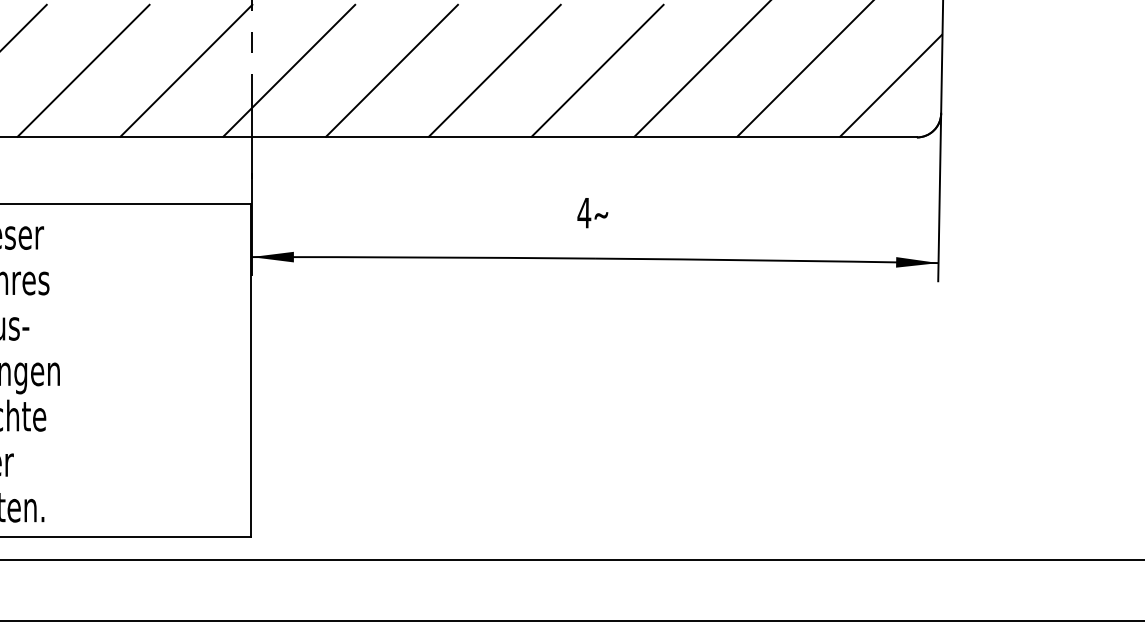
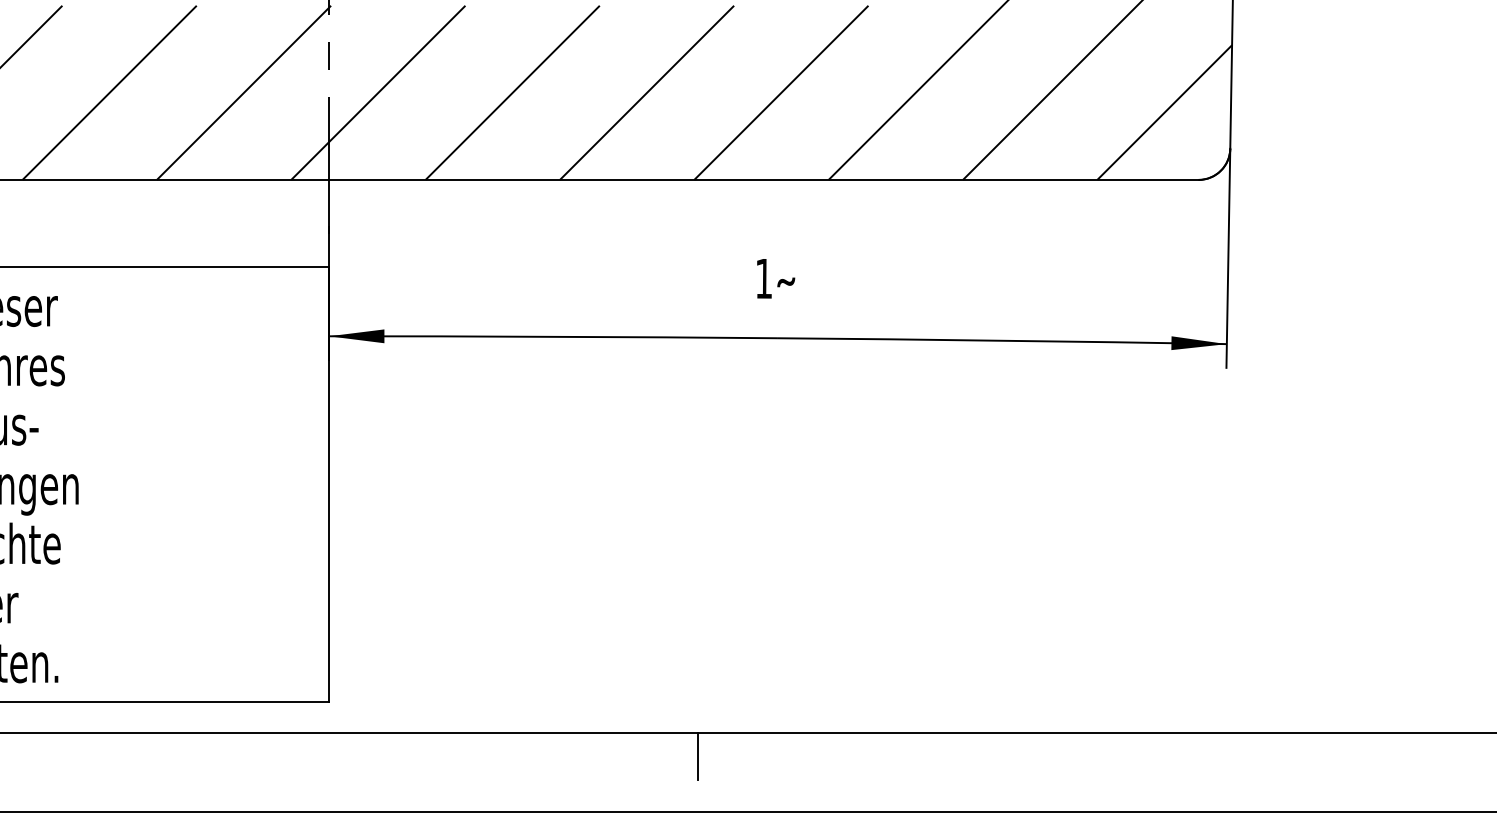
text: (583, 212) -> (763, 278), 4 -> 1
line: (533, 578) -> (697, 756), added

